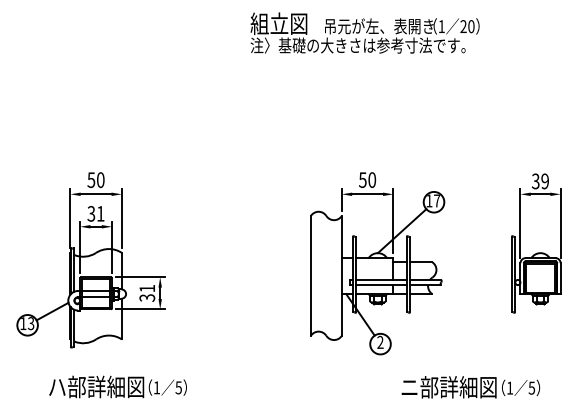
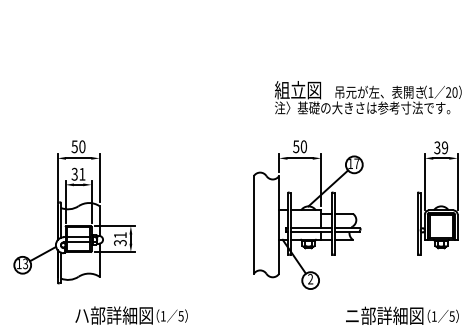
text: (364, 32) -> (367, 97), moved
text: (117, 386) -> (131, 315), moved
text: (470, 387) -> (402, 316), moved

